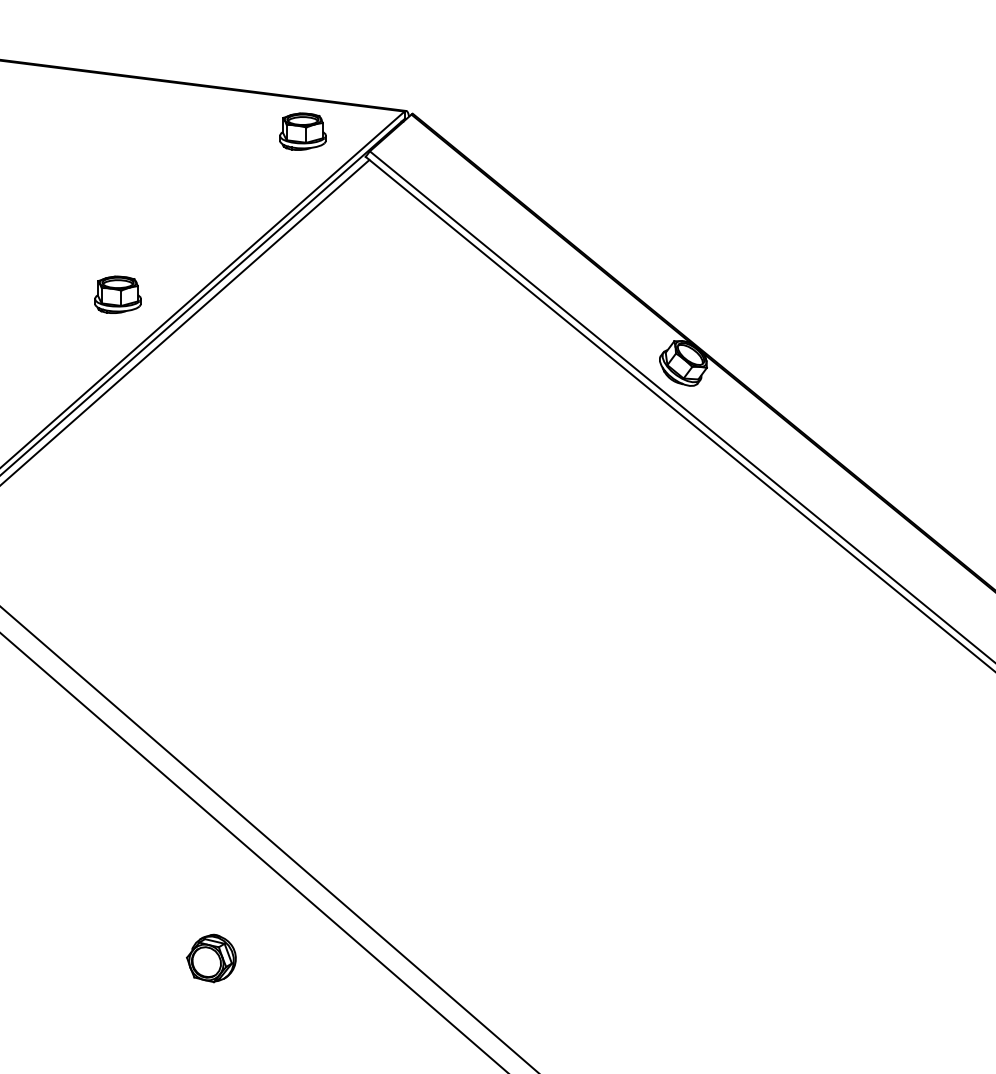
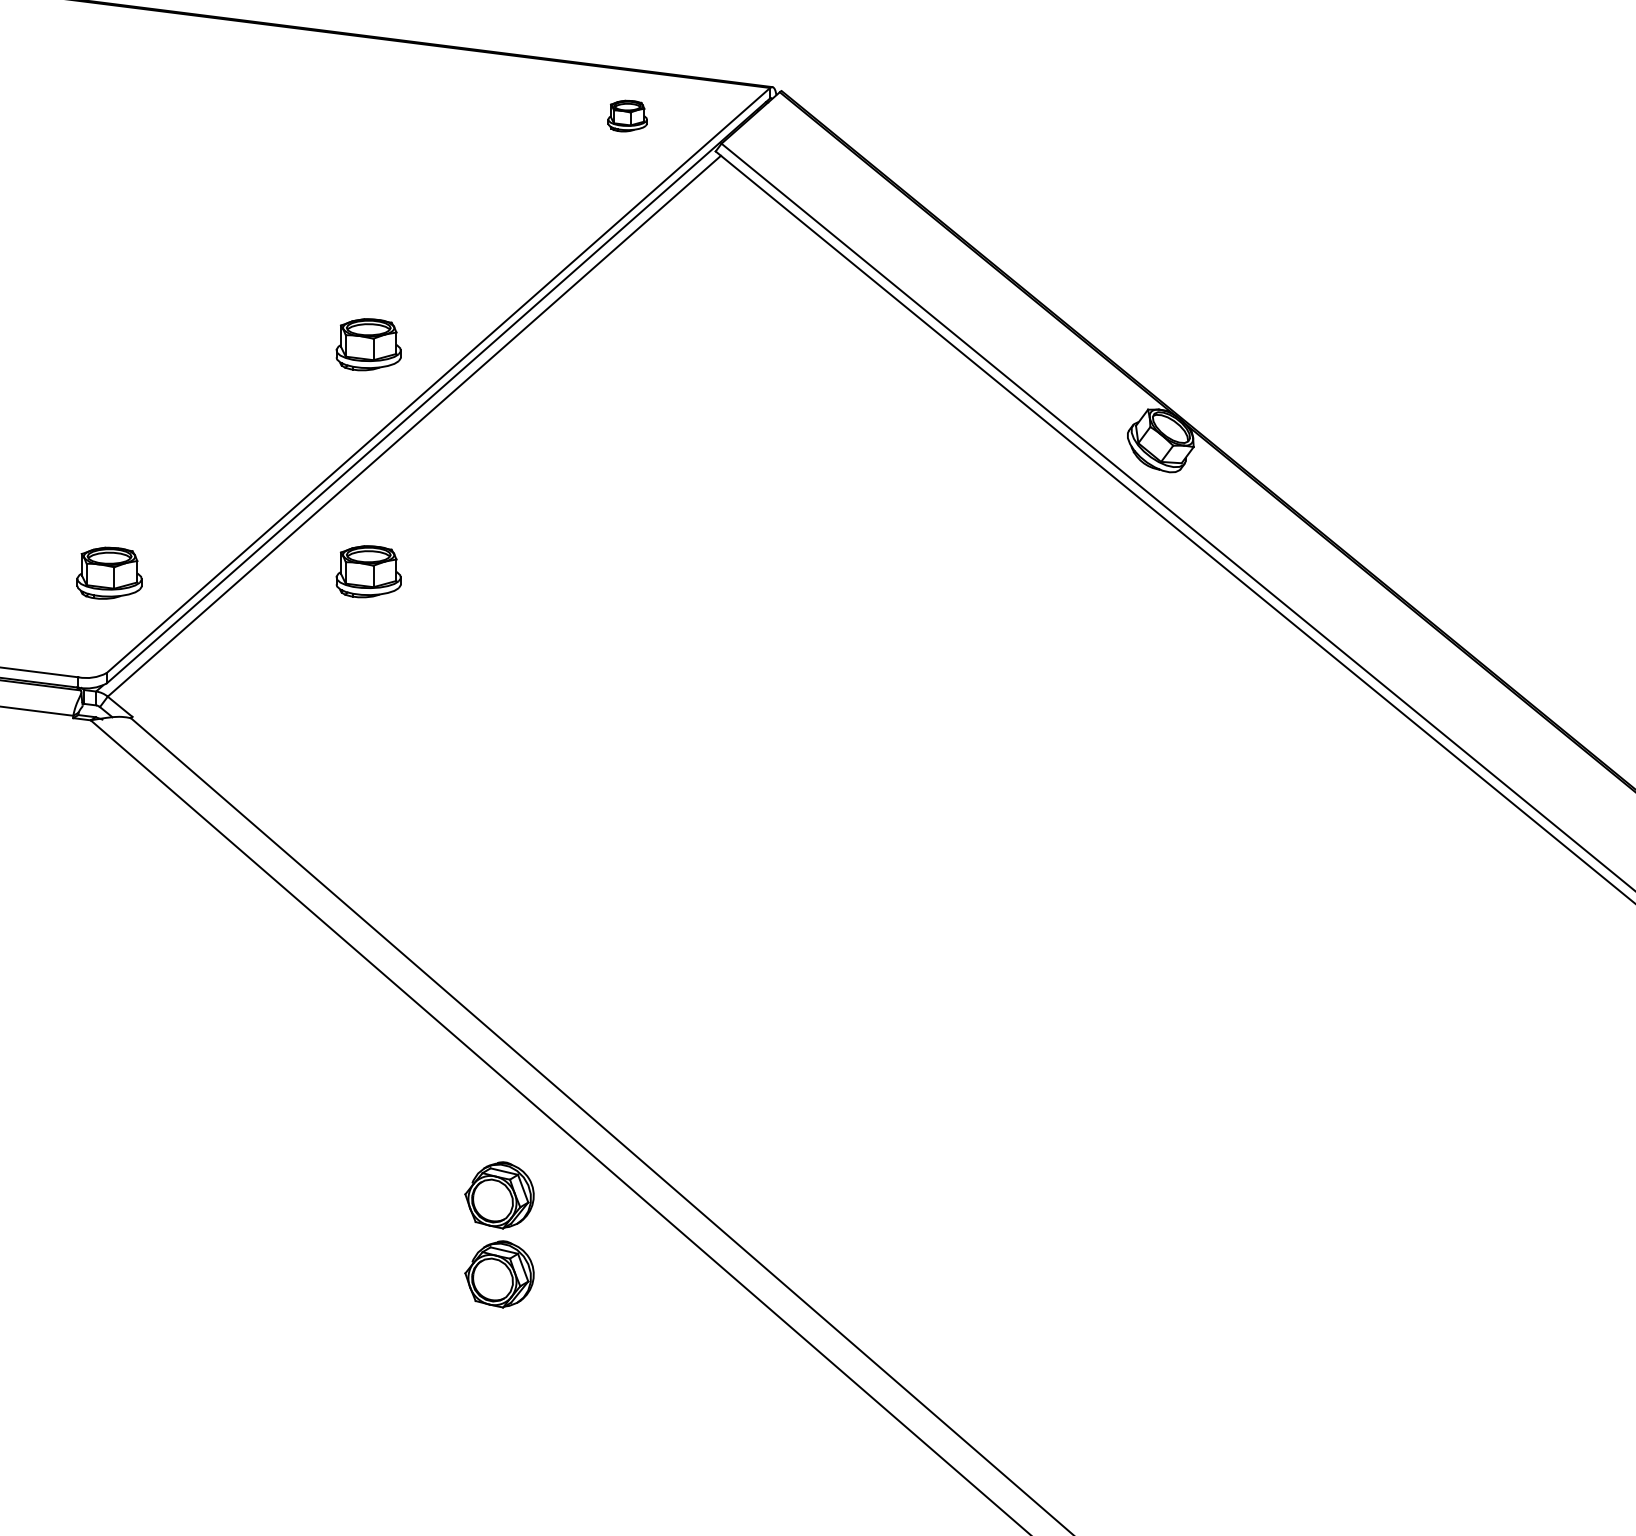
part: (302, 131) -> (627, 115), size x0.6
part: (117, 456) -> (368, 571), added
part: (211, 902) -> (499, 1195), added

